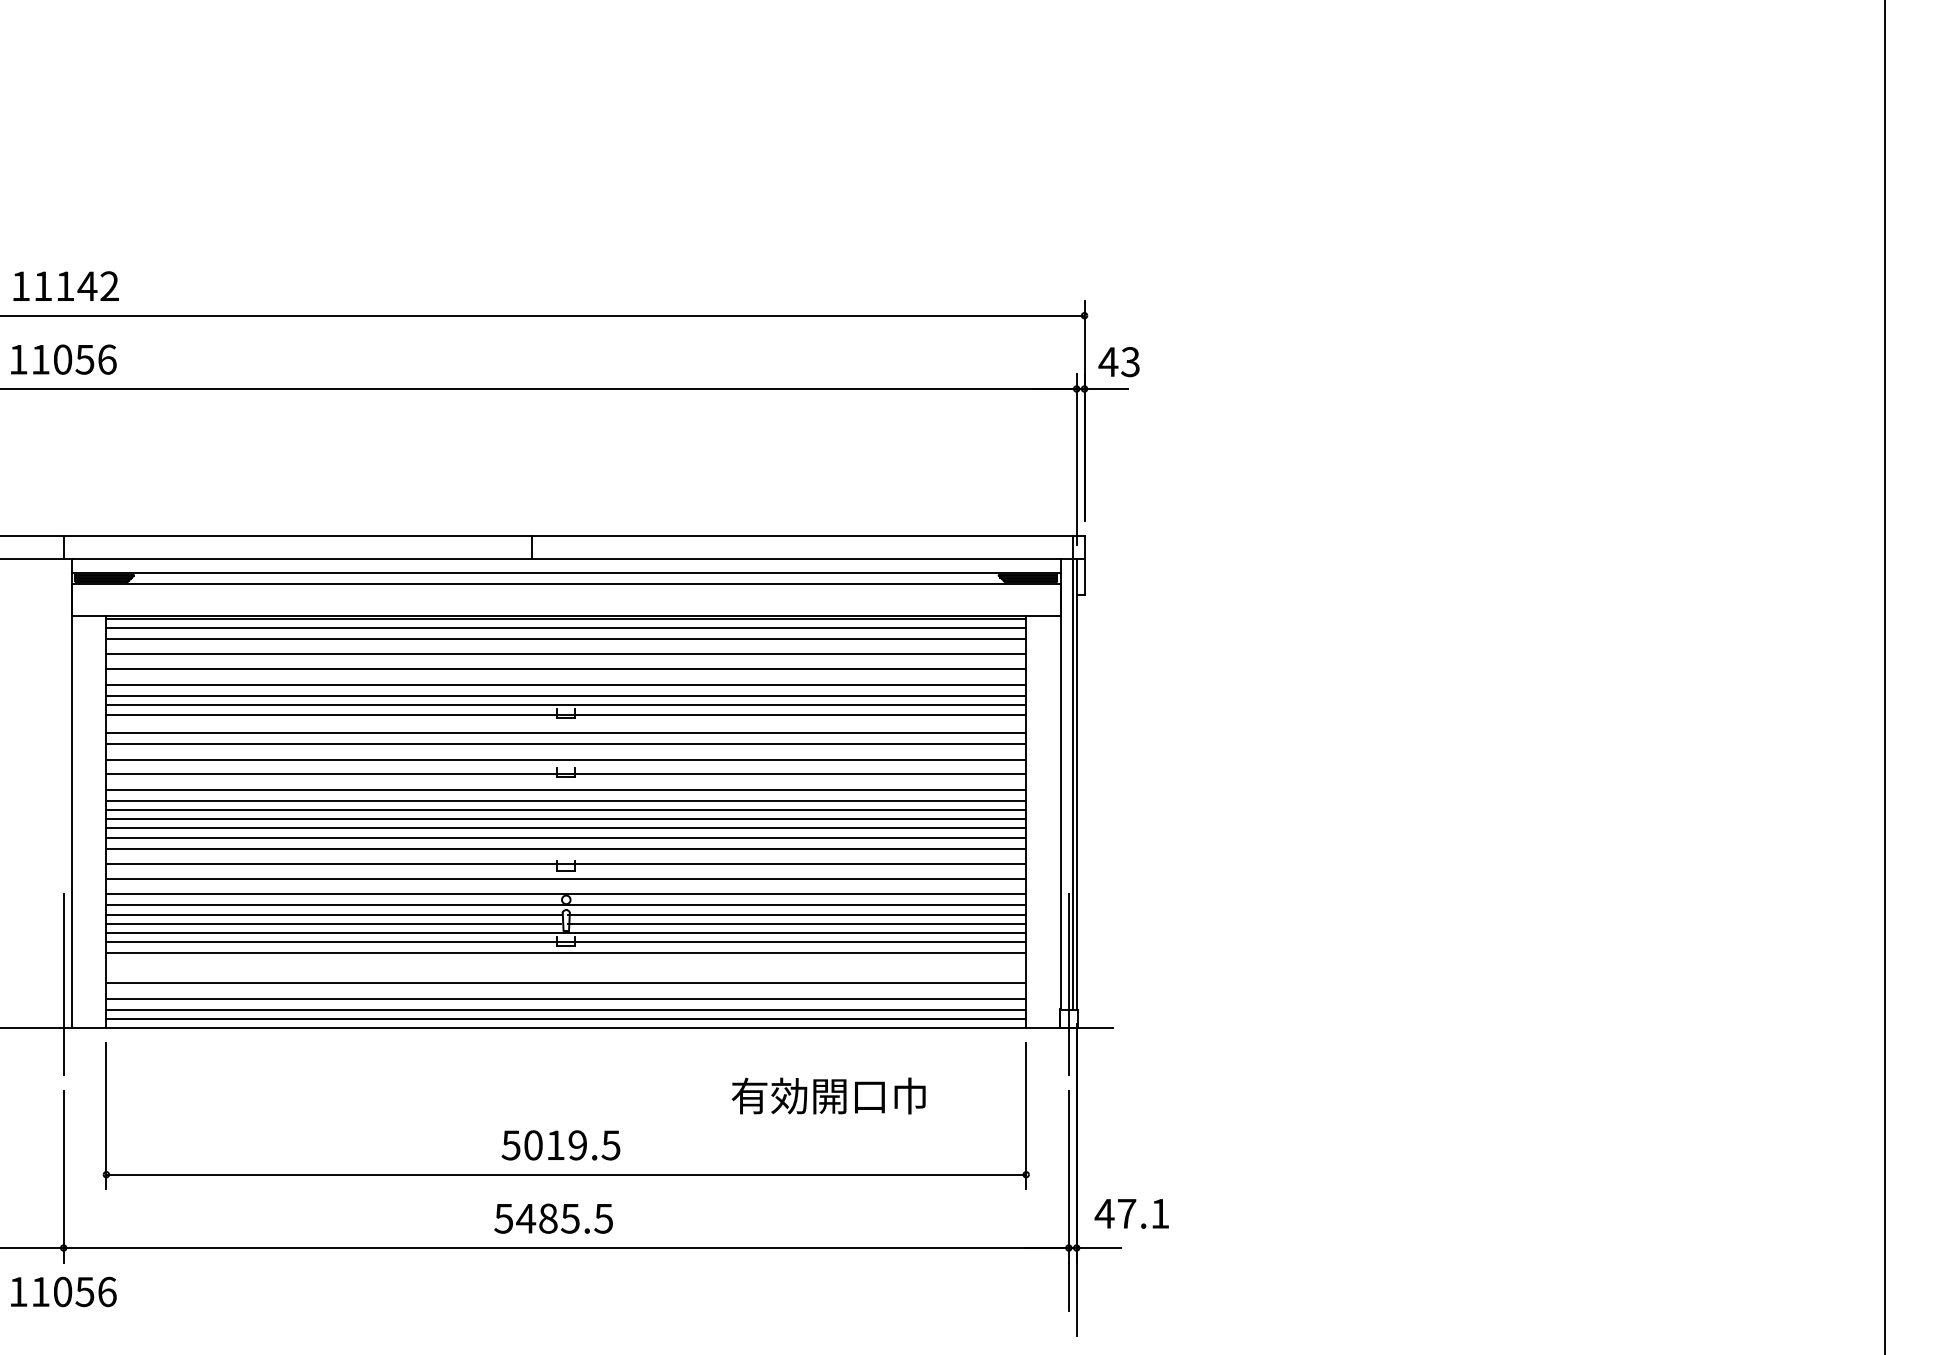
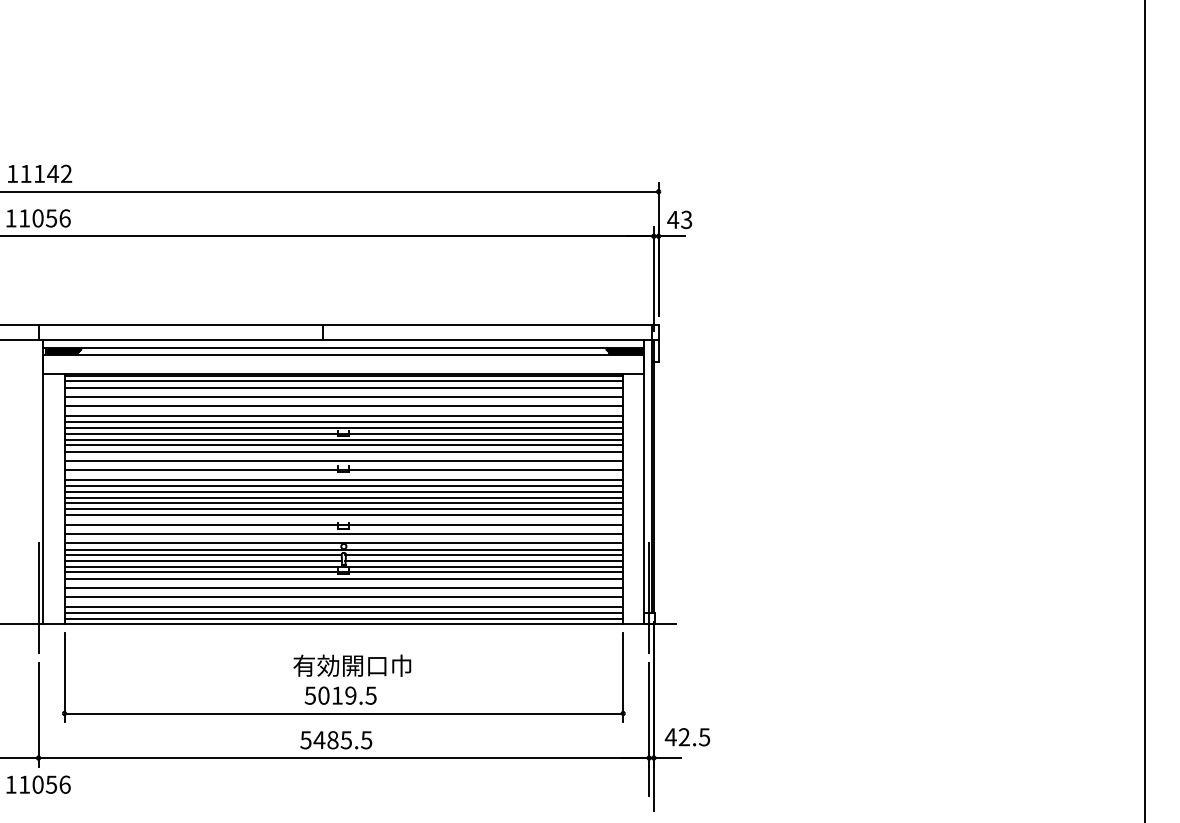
line: (565, 723) -> (343, 439), added
line: (565, 968) -> (343, 588), added
text: (829, 1095) -> (352, 665), moved
text: (1143, 1214) -> (694, 737), 47.1 -> 42.5

